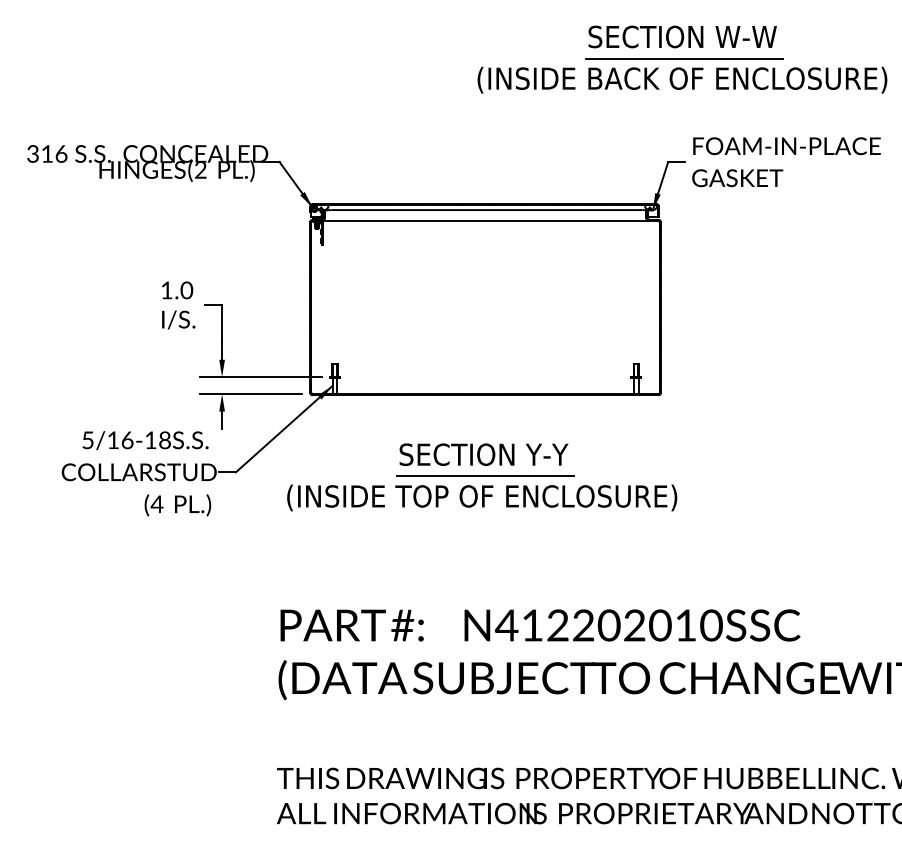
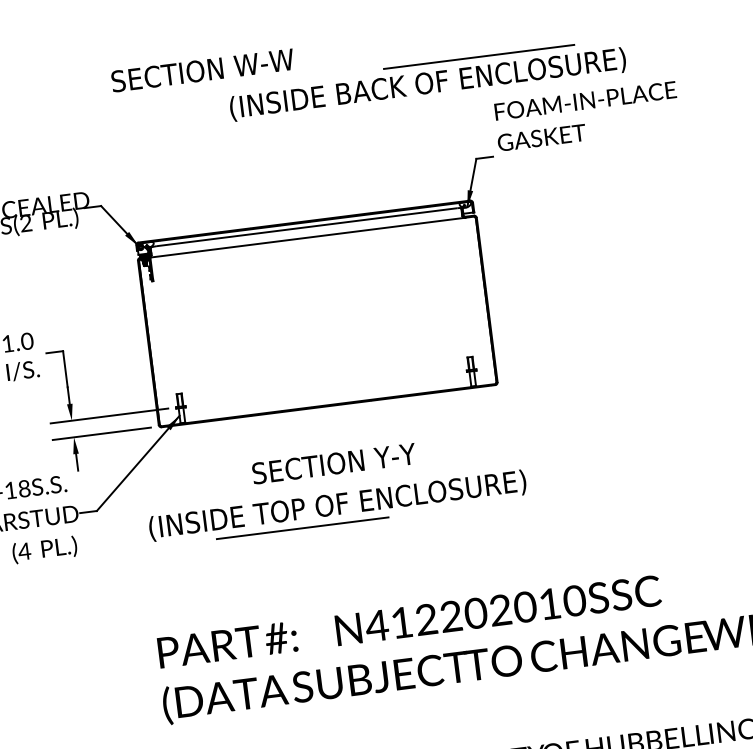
text: (682, 36) -> (202, 70), moved
text: (682, 79) -> (427, 83), moved
text: (786, 162) -> (587, 116), moved
line: (485, 475) -> (302, 527), moved

